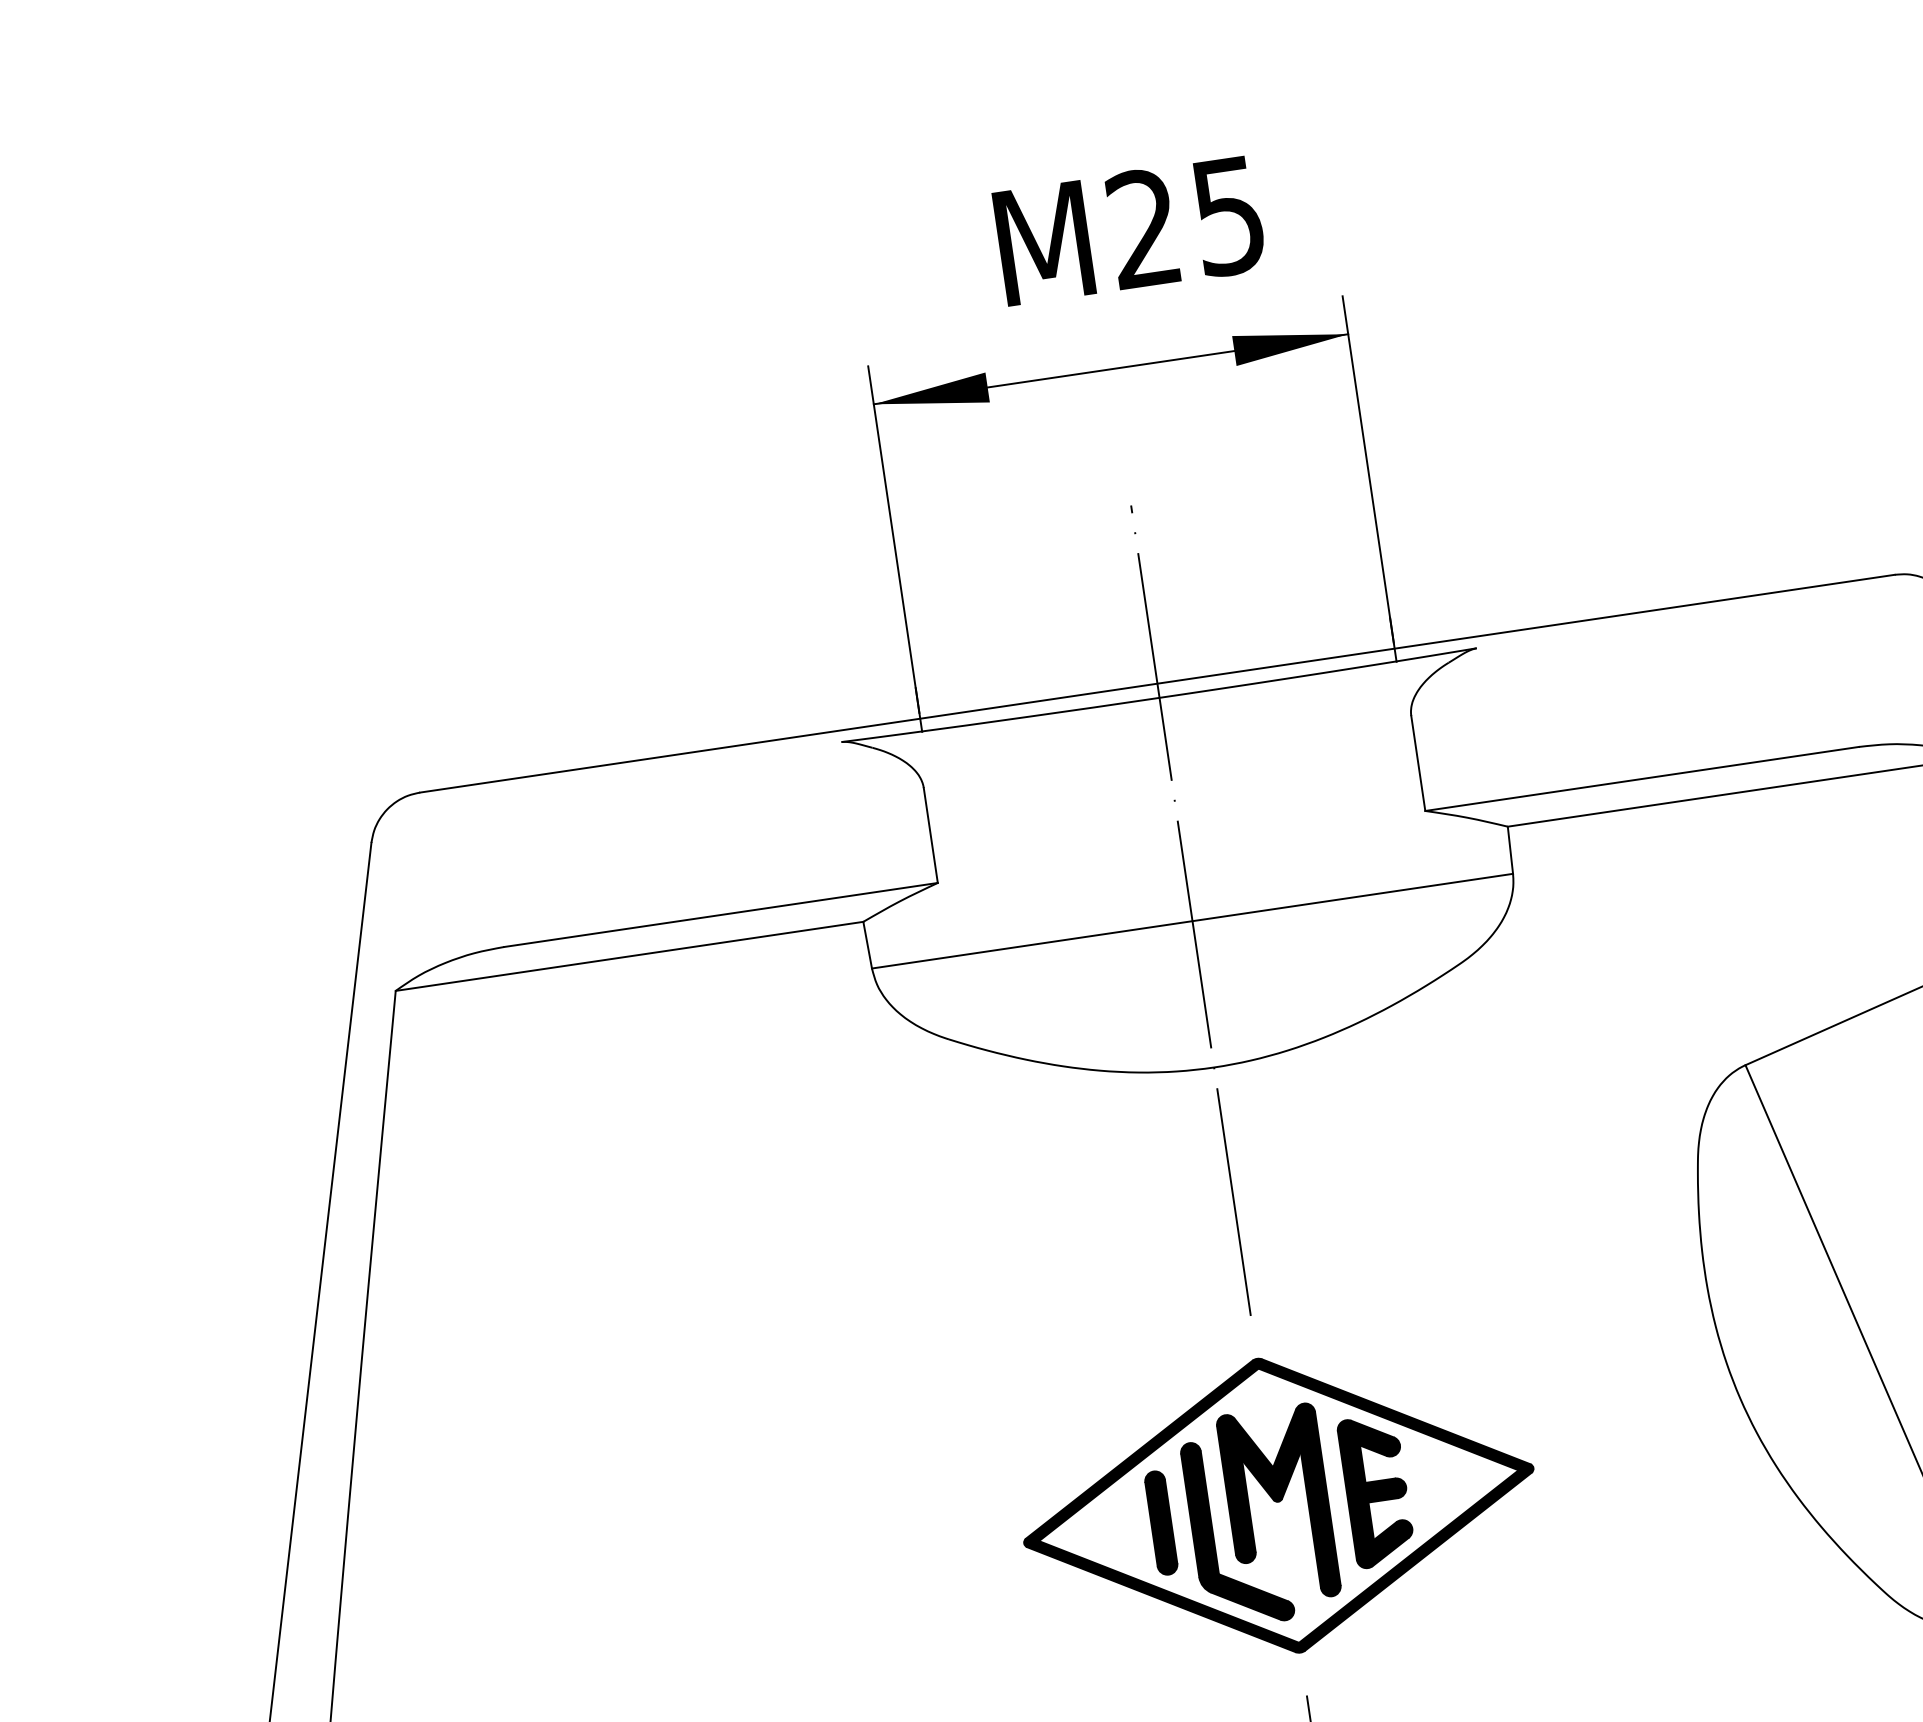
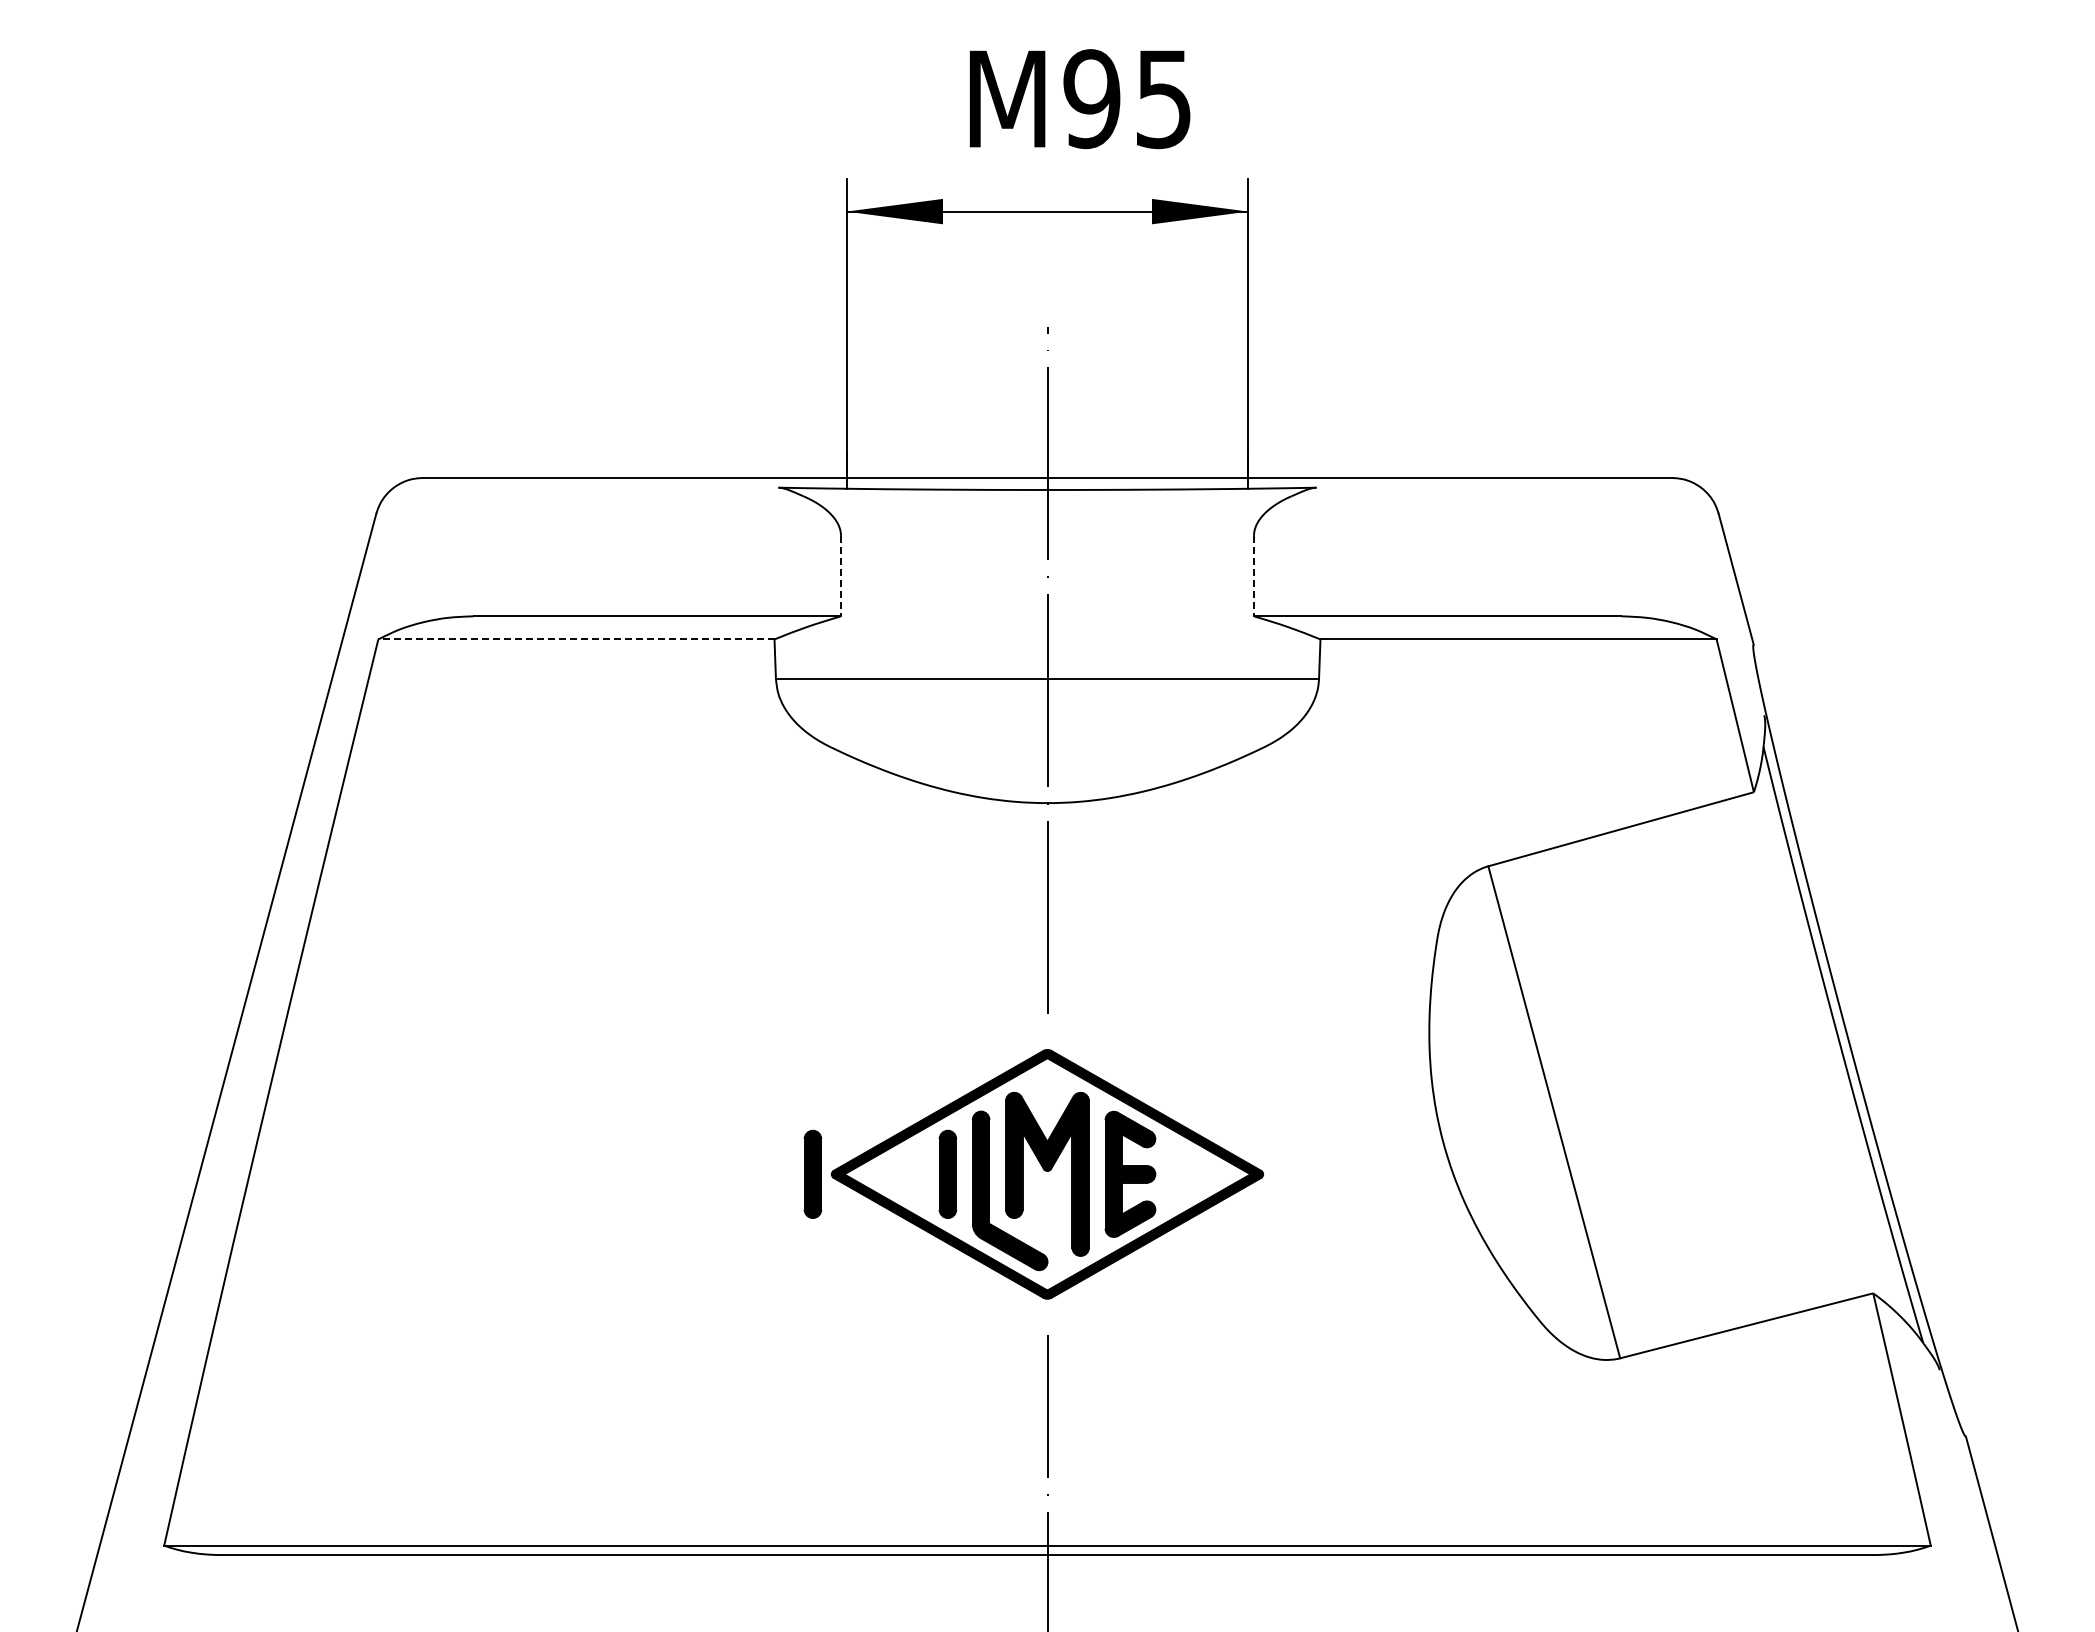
text: (1143, 229) -> (1091, 99), 25 -> 95
line: (1417, 764) -> (1253, 576), solid -> dashed
line: (931, 835) -> (841, 576), solid -> dashed
line: (628, 956) -> (575, 639), solid -> dashed
part: (1001, 1545) -> (812, 1173), added

